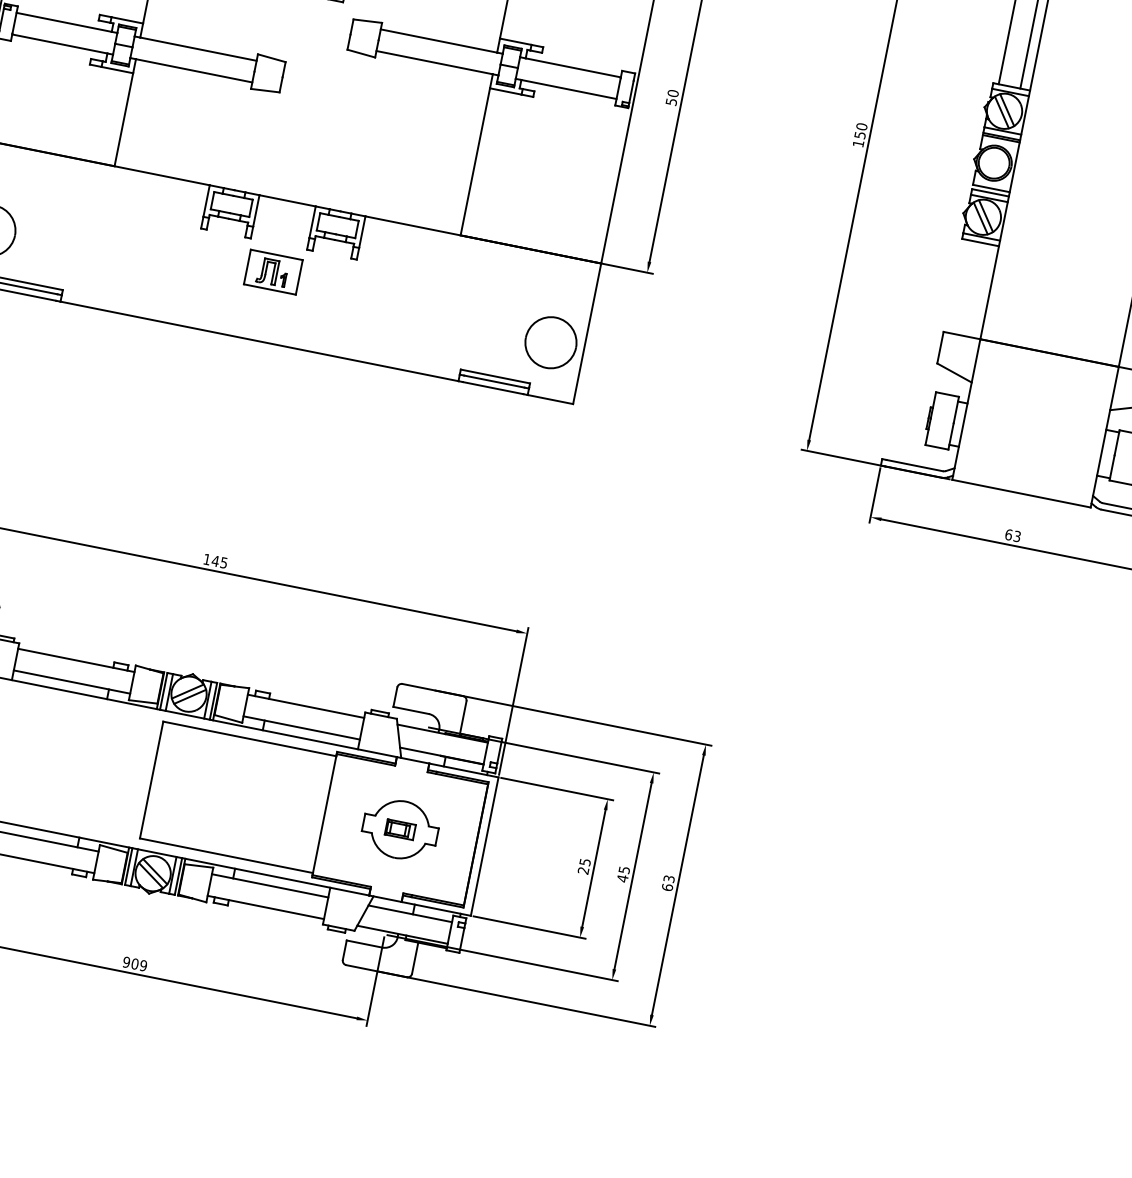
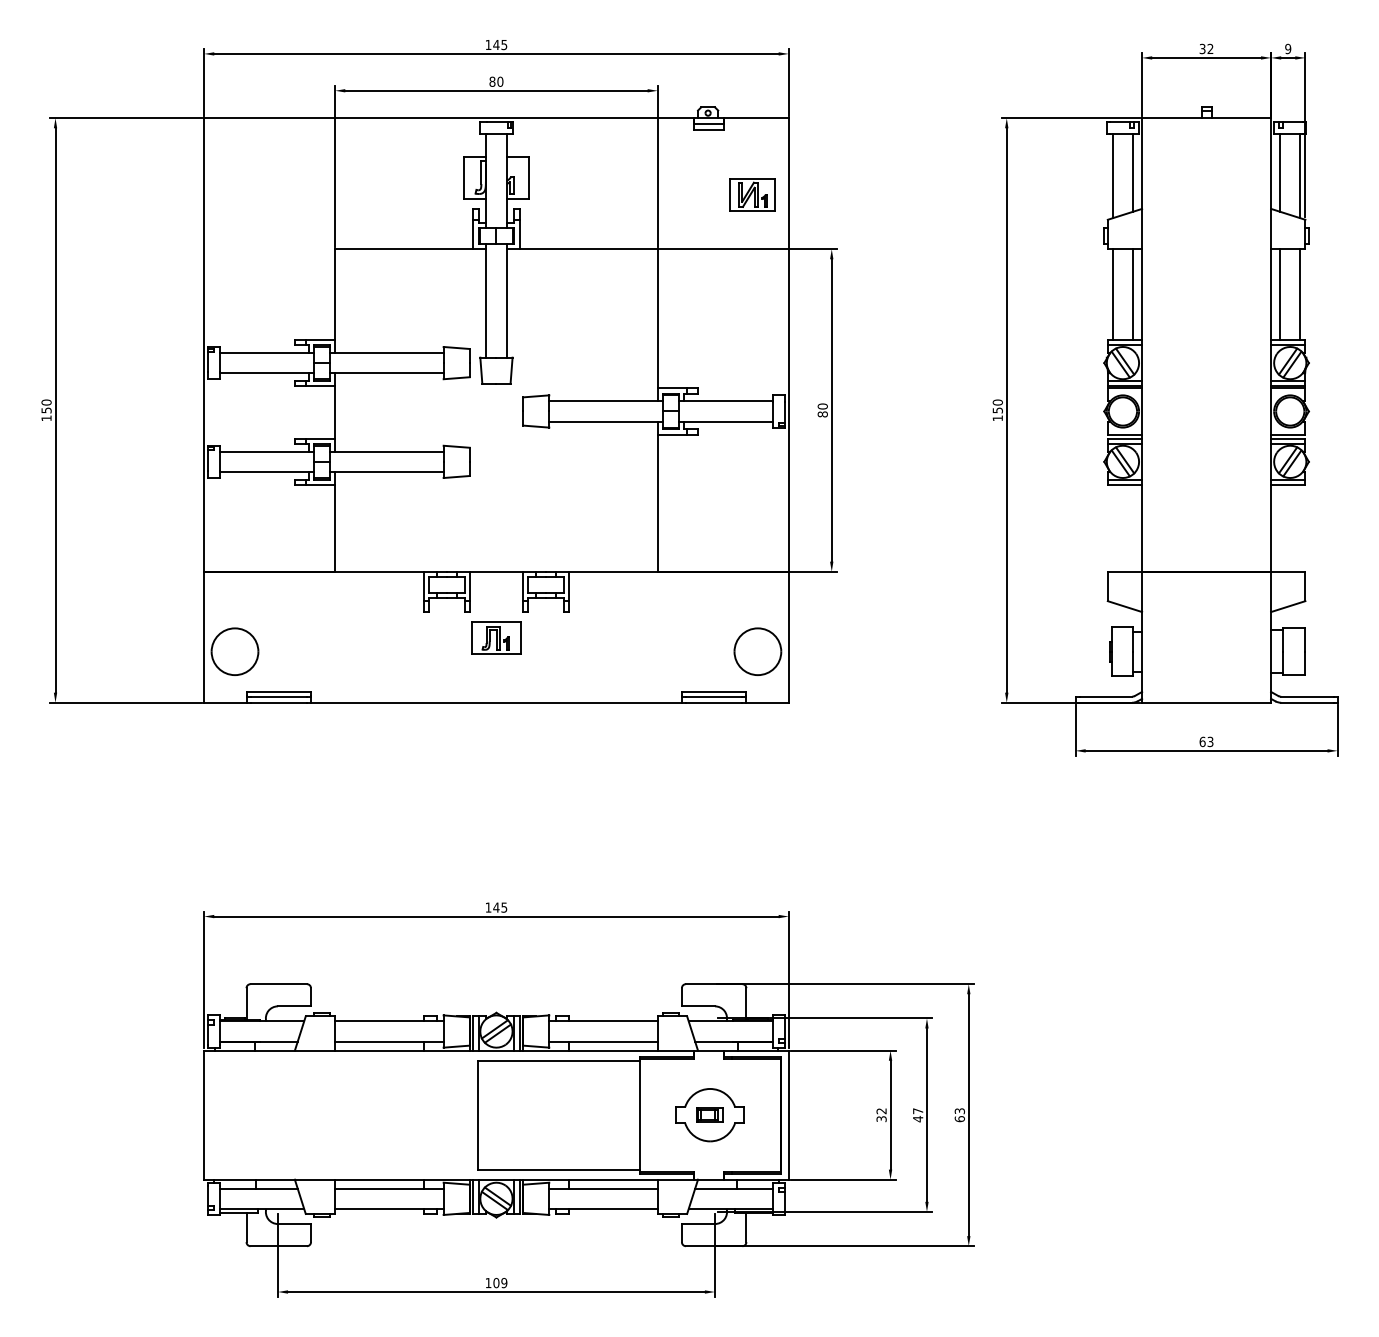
text: (671, 102) -> (822, 414), 50 -> 80
text: (584, 866) -> (881, 1115), 25 -> 32
text: (624, 870) -> (918, 1111), 45 -> 47
text: (126, 961) -> (488, 1282), 909 -> 109

